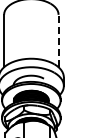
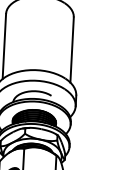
line: (58, 40) -> (72, 49), dashed -> solid

